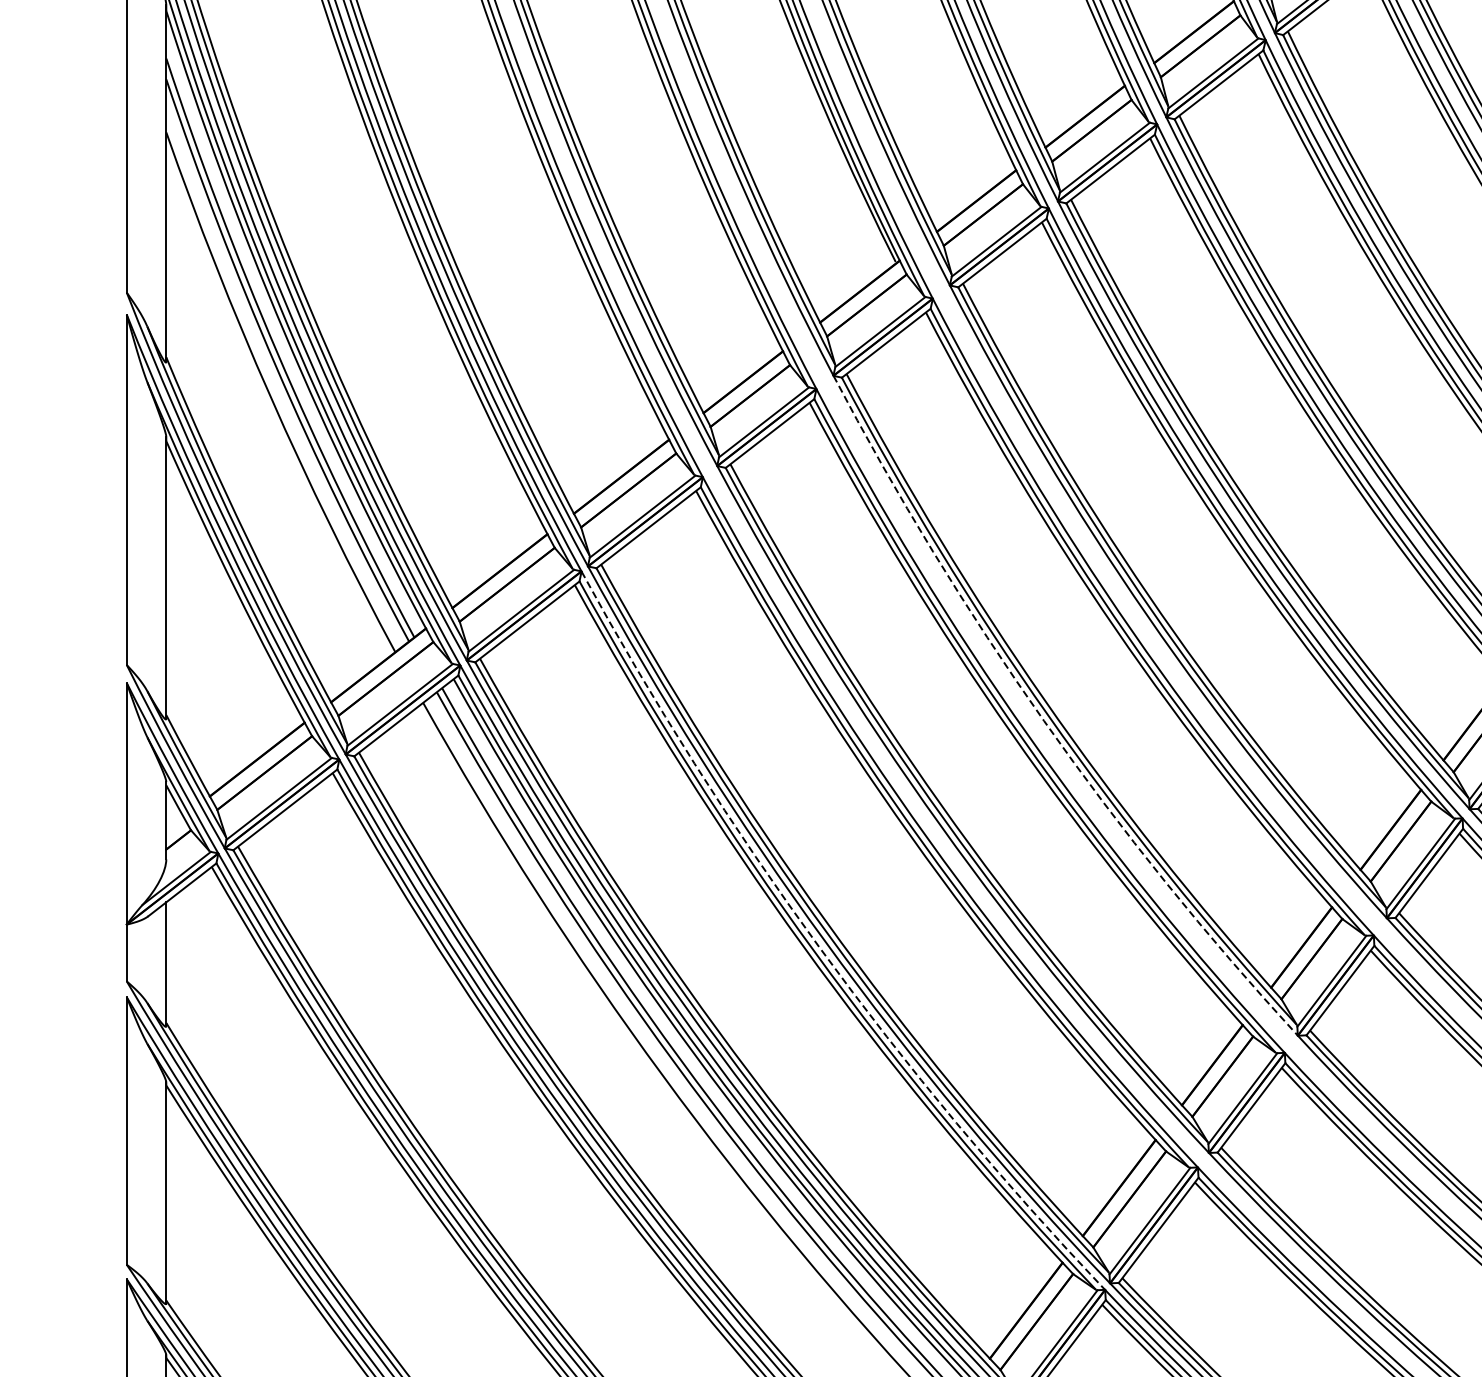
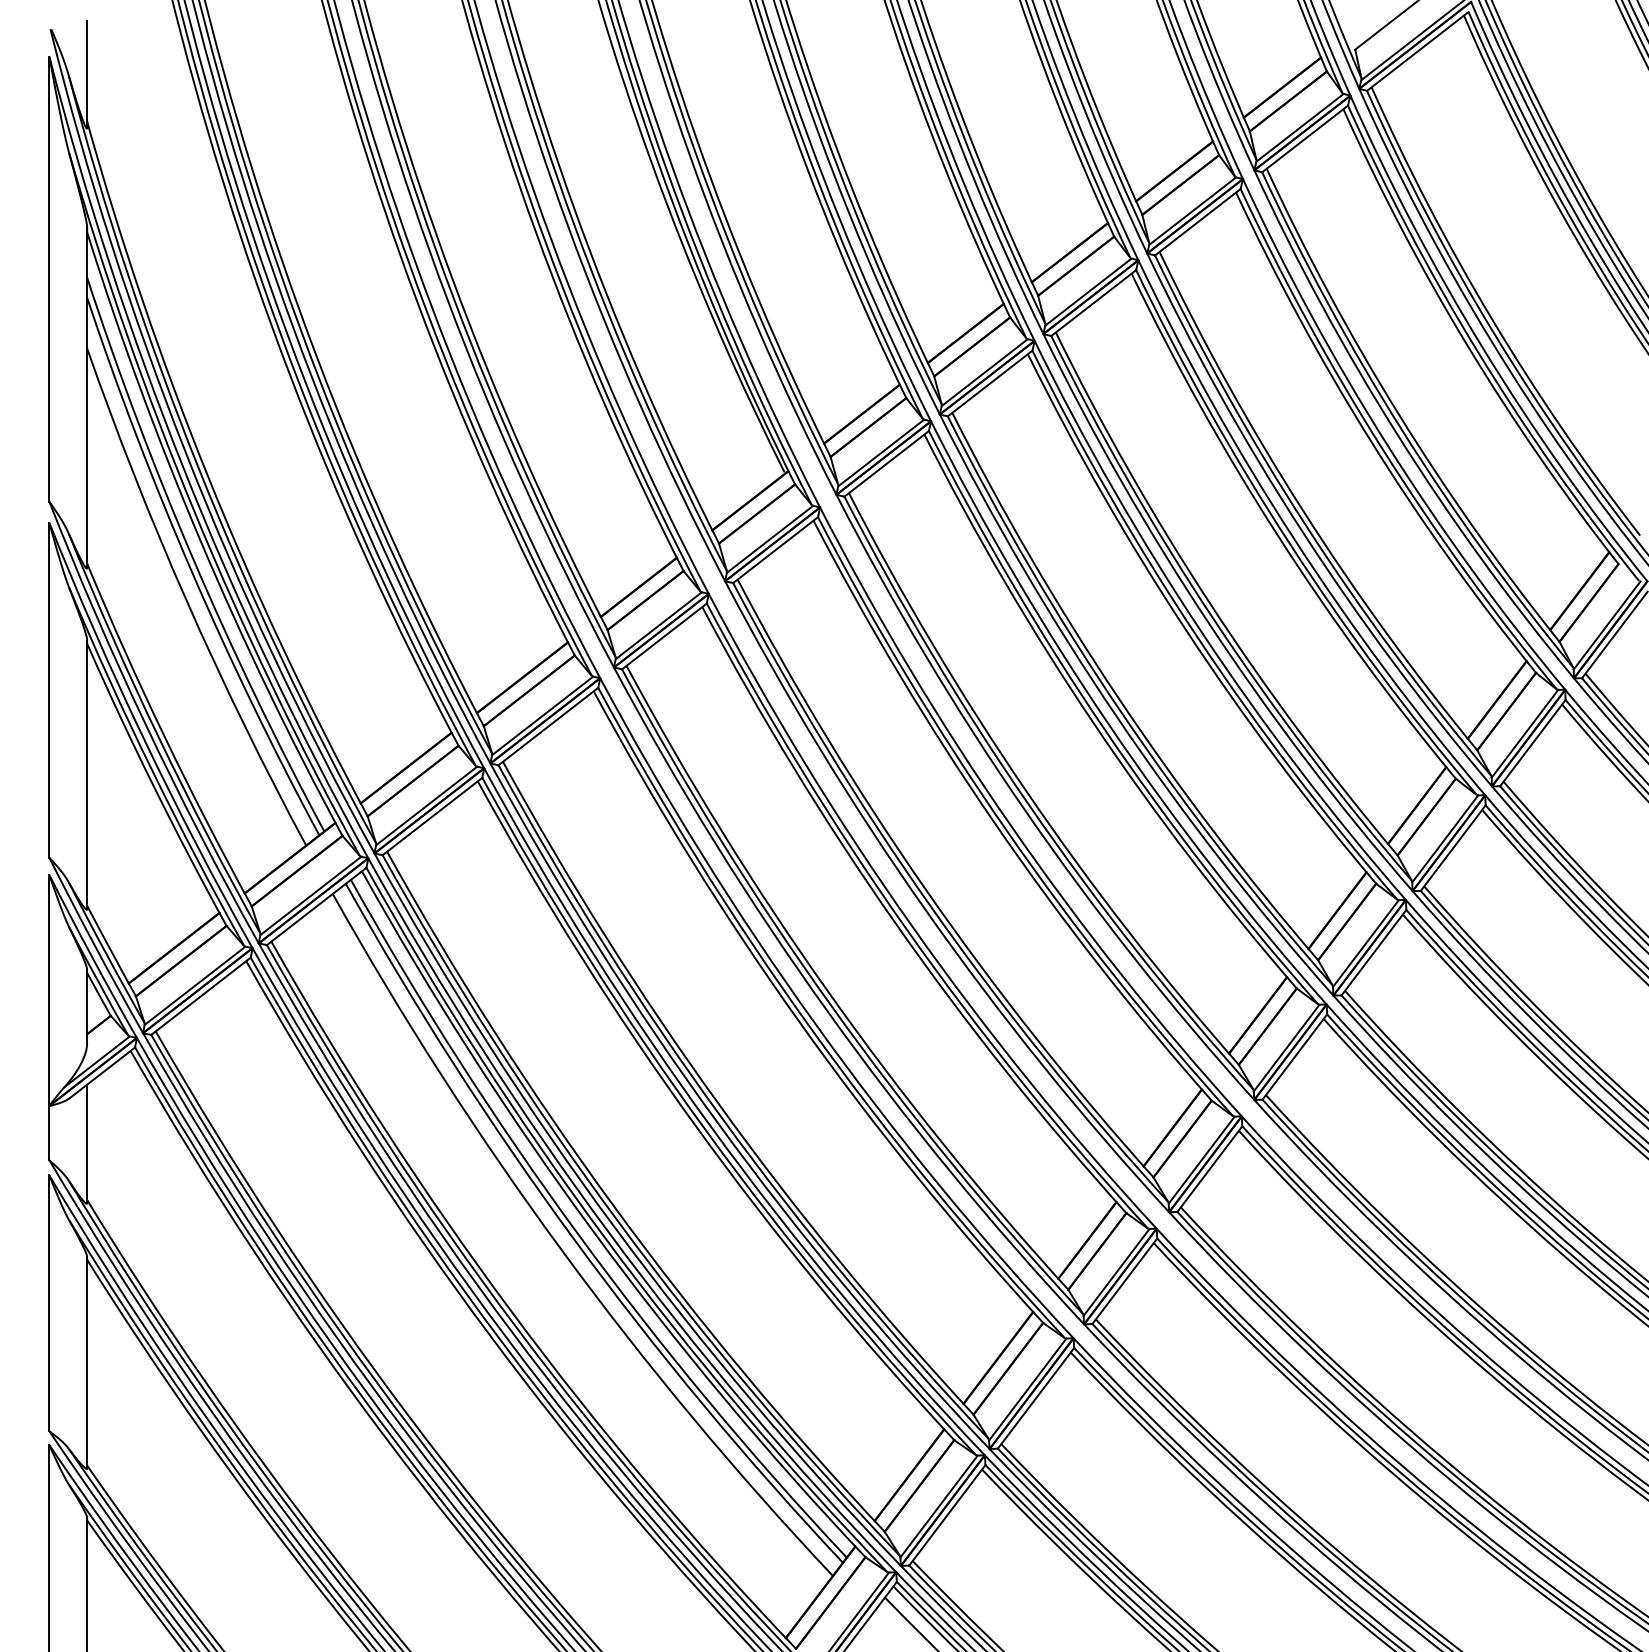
arc: (1044, 721) -> (926, 911), dashed -> solid
arc: (819, 948) -> (711, 1128), dashed -> solid

